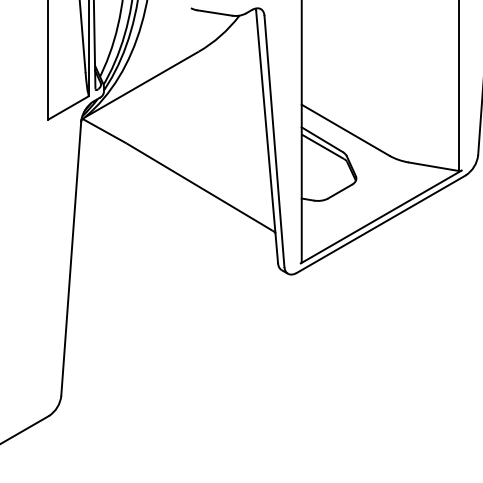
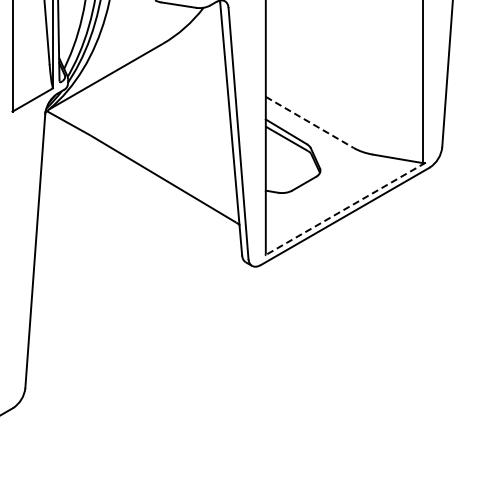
line: (345, 130) -> (309, 122), solid -> dashed
line: (381, 217) -> (345, 209), solid -> dashed

